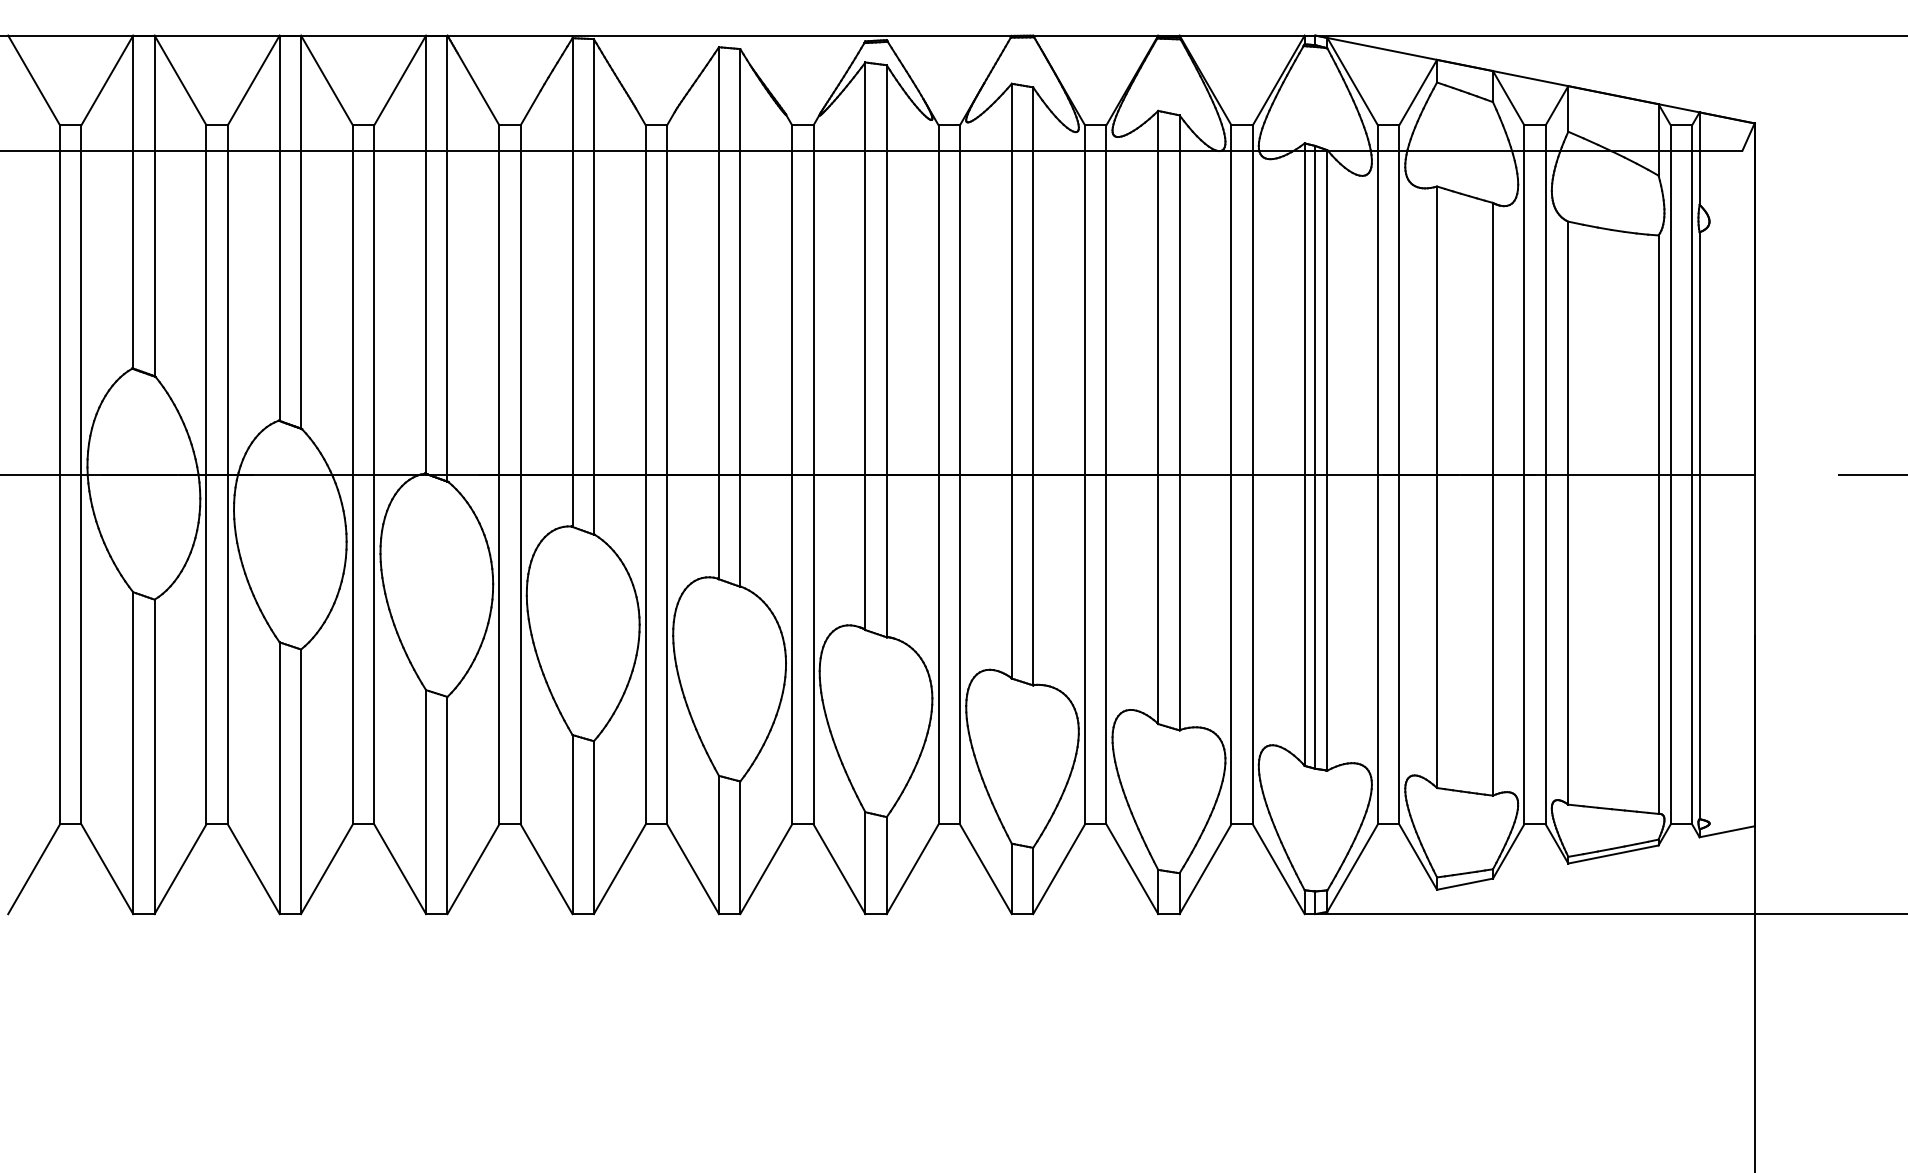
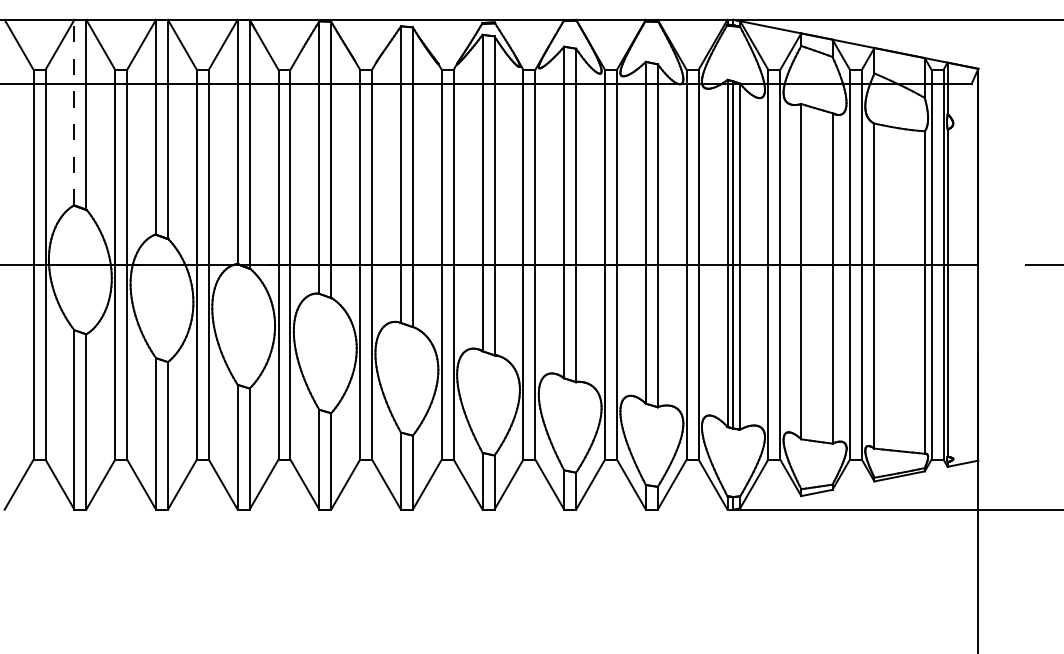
line: (133, 201) -> (74, 112), solid -> dashed

